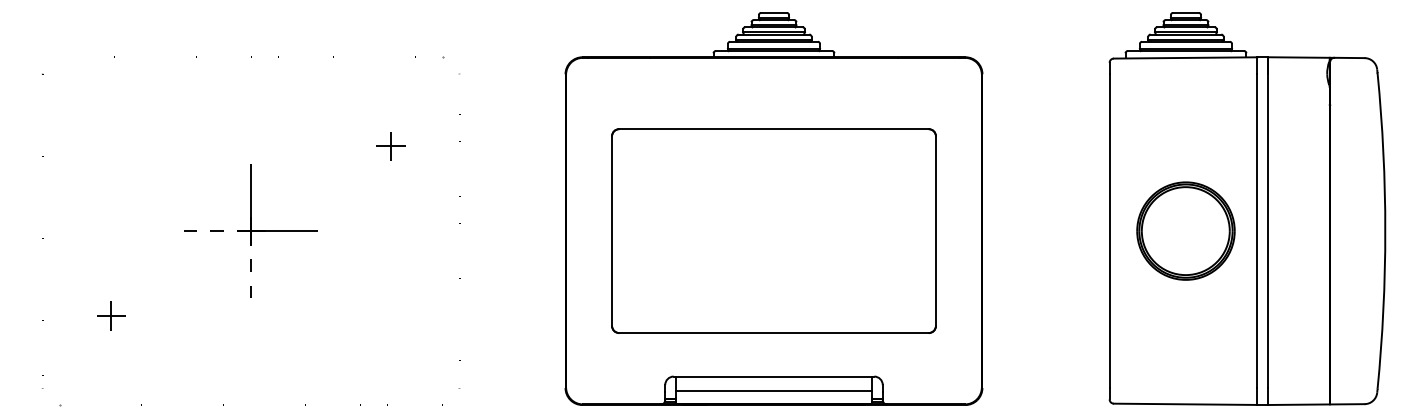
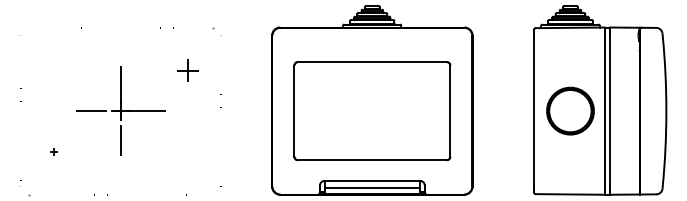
part: (389, 144) -> (187, 69), size x1.6
part: (250, 229) -> (120, 110), size x1.4
part: (111, 315) -> (53, 151), size x0.6

